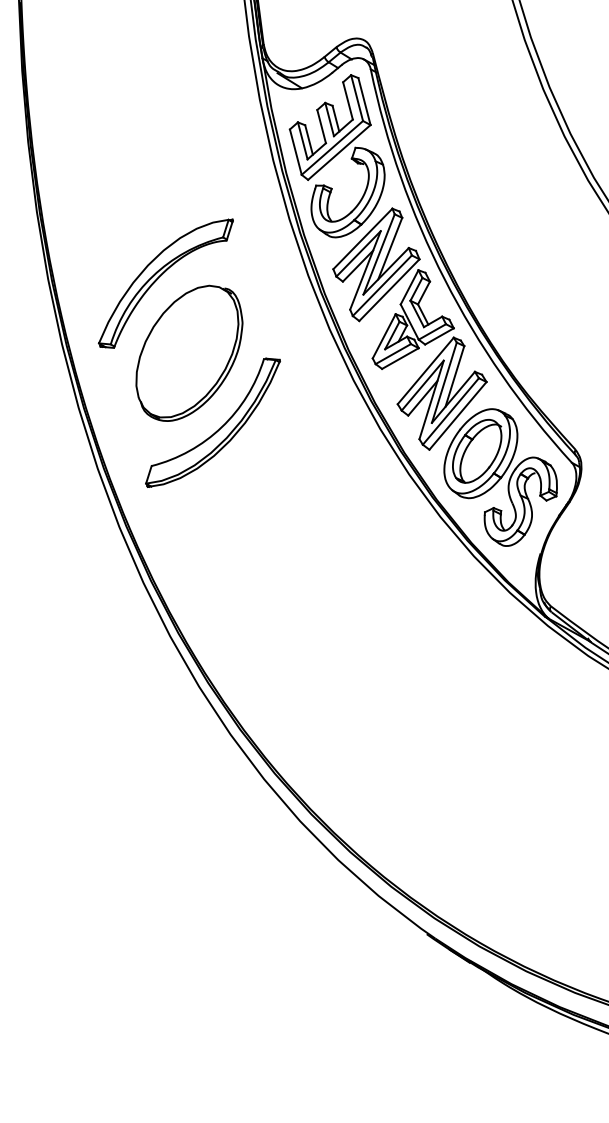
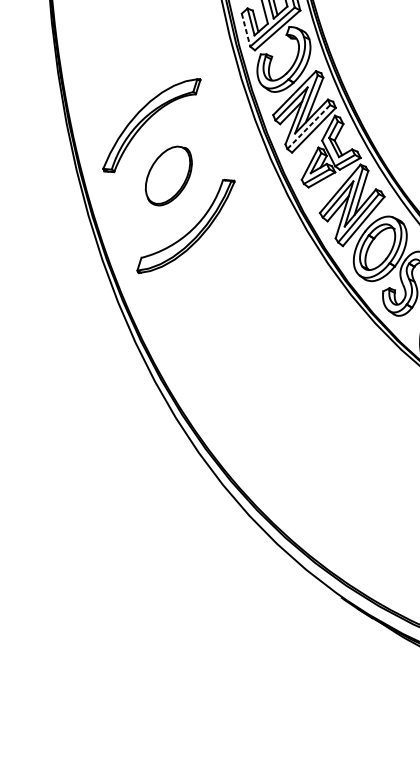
line: (295, 152) -> (245, 30), solid -> dashed
line: (382, 285) -> (308, 126), solid -> dashed
part: (189, 352) -> (168, 175), size x0.6

